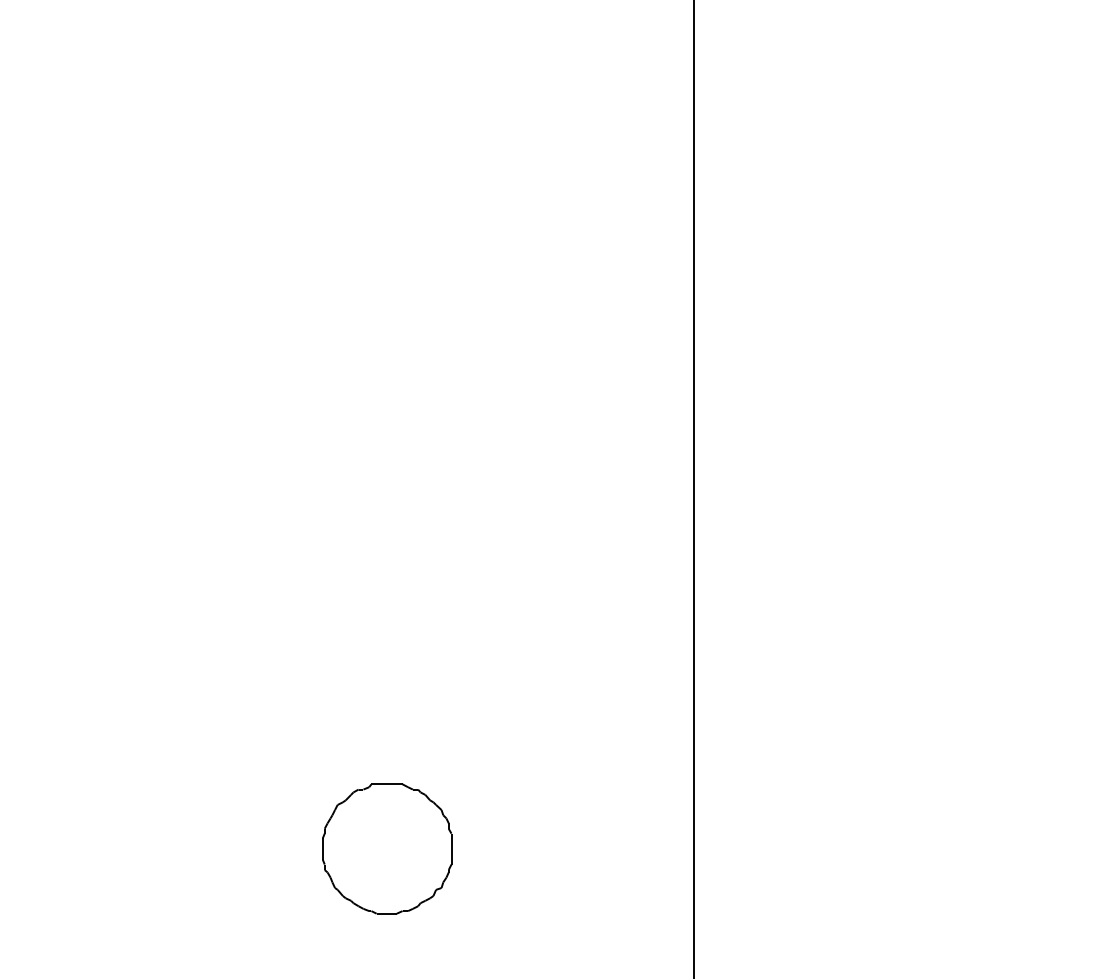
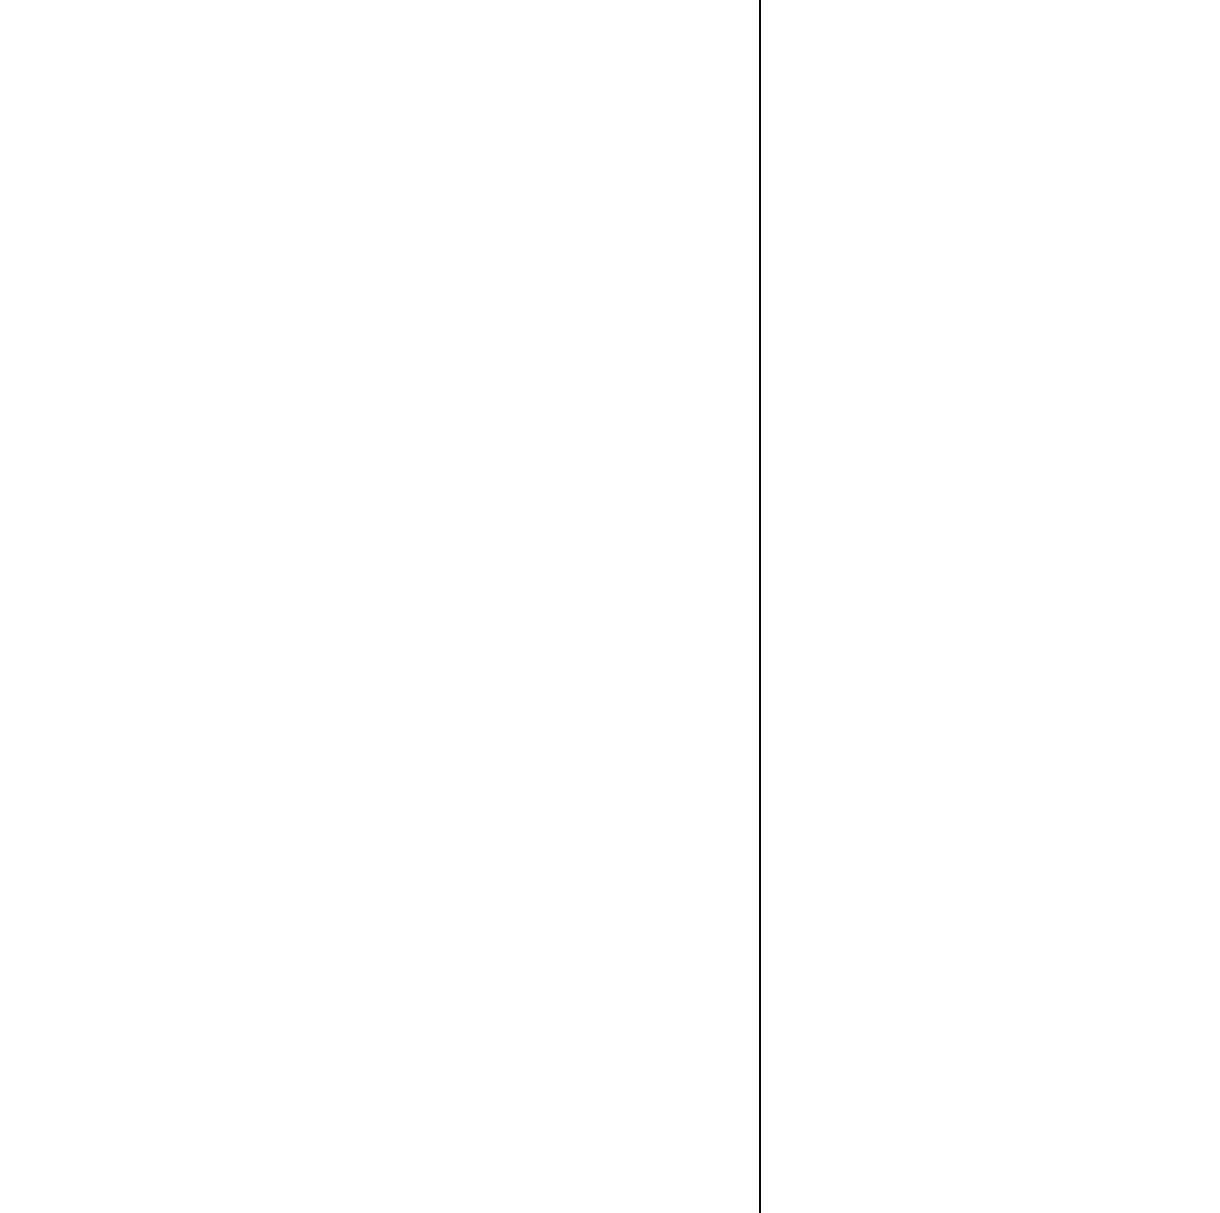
part: (386, 848) -> (426, 848), removed

